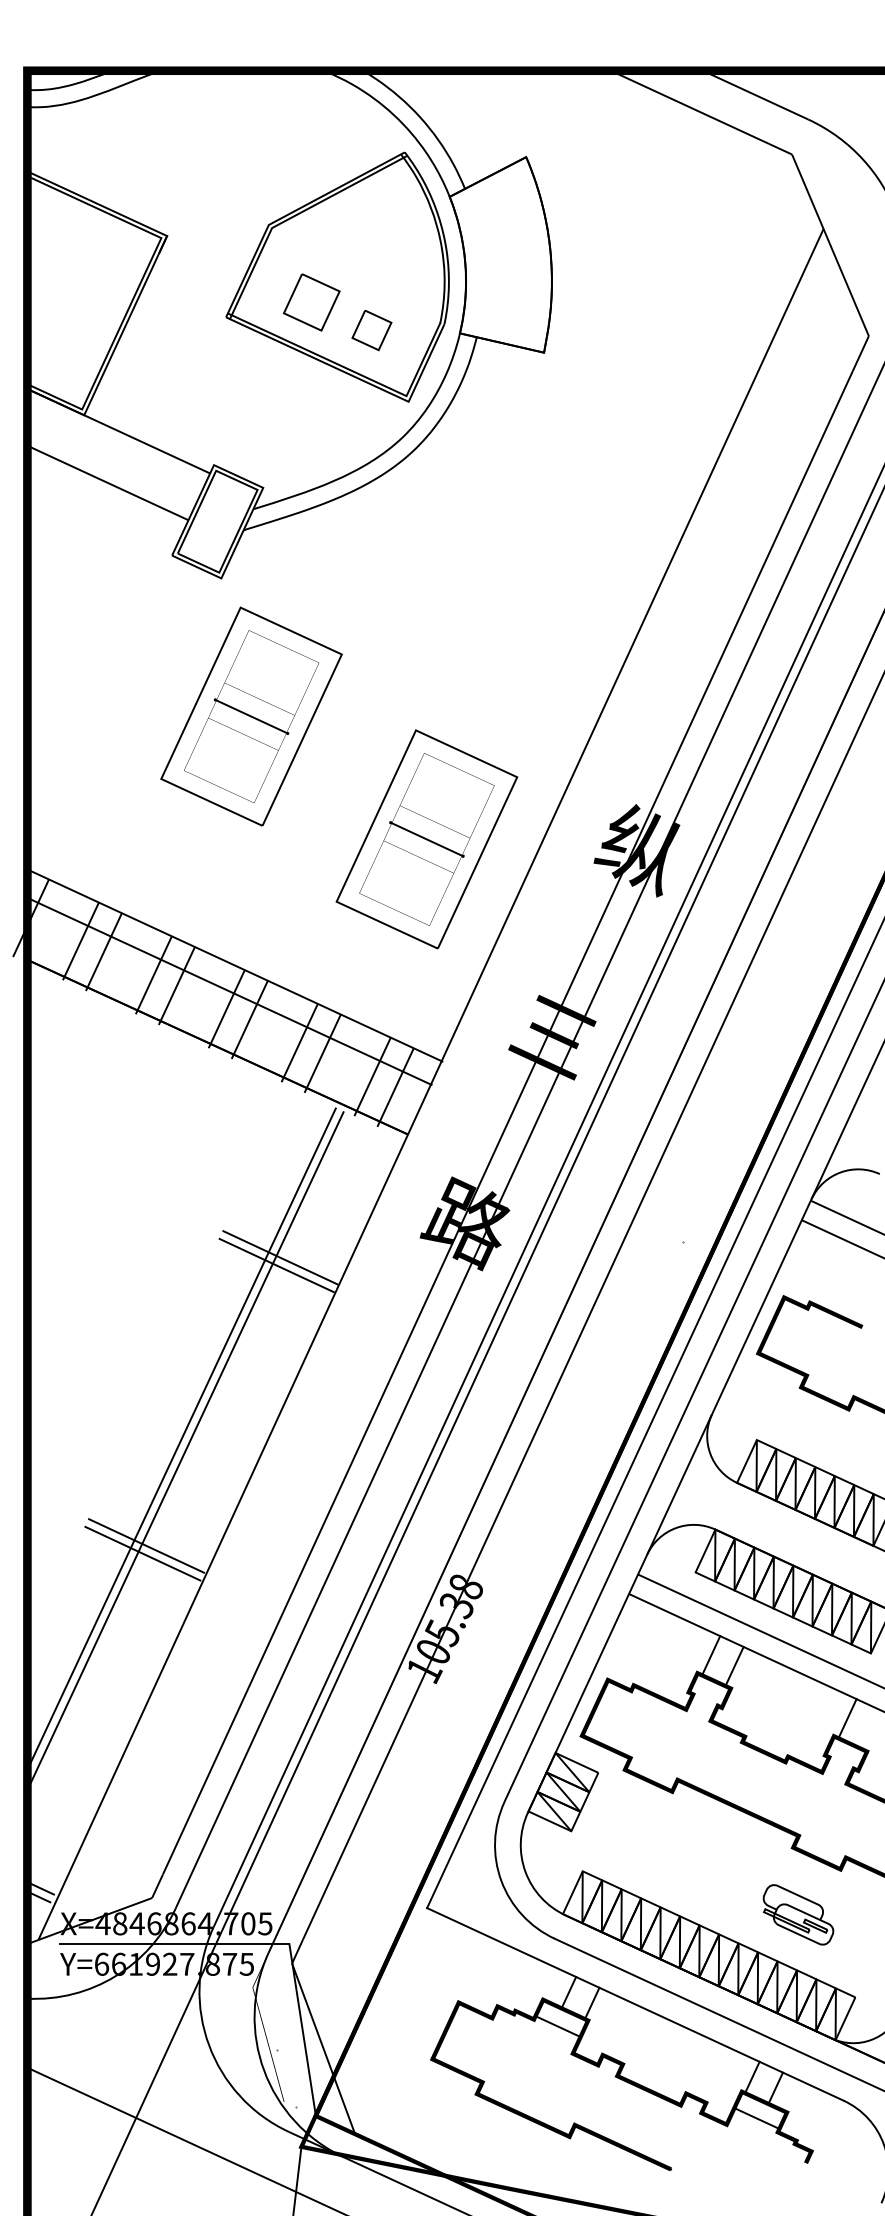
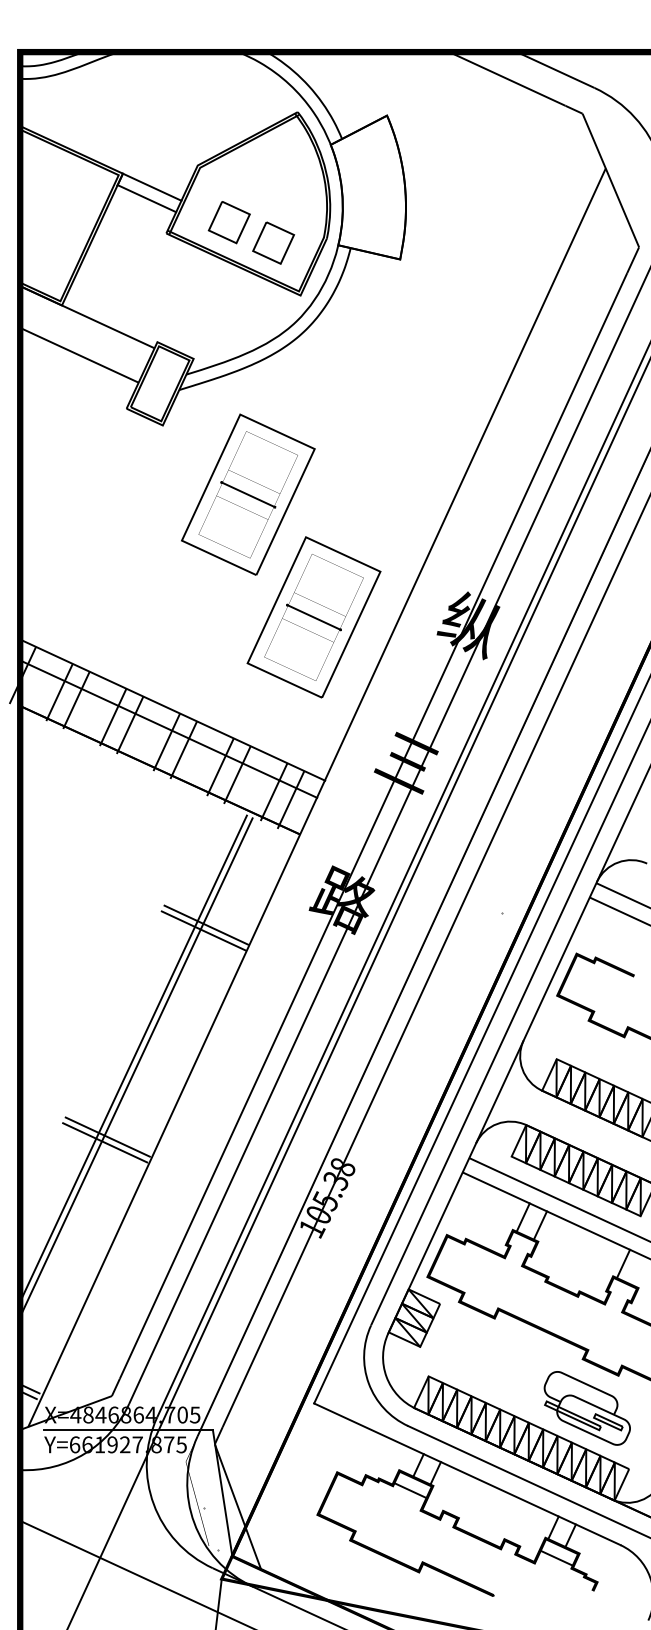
line: (206, 254) -> (151, 187), added
line: (199, 269) -> (146, 198), added
part: (371, 330) -> (273, 243), size x1.43
part: (251, 716) -> (248, 494), moved
part: (798, 1914) -> (587, 1408), size x1.67

